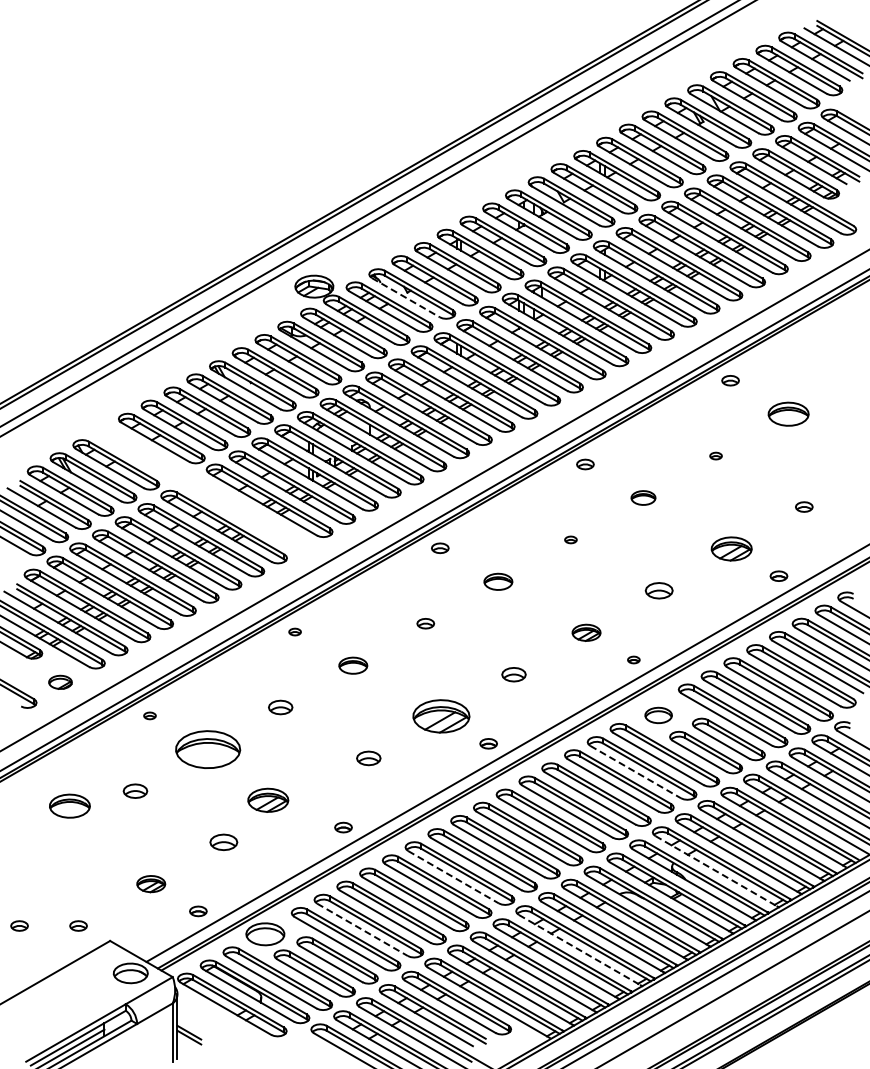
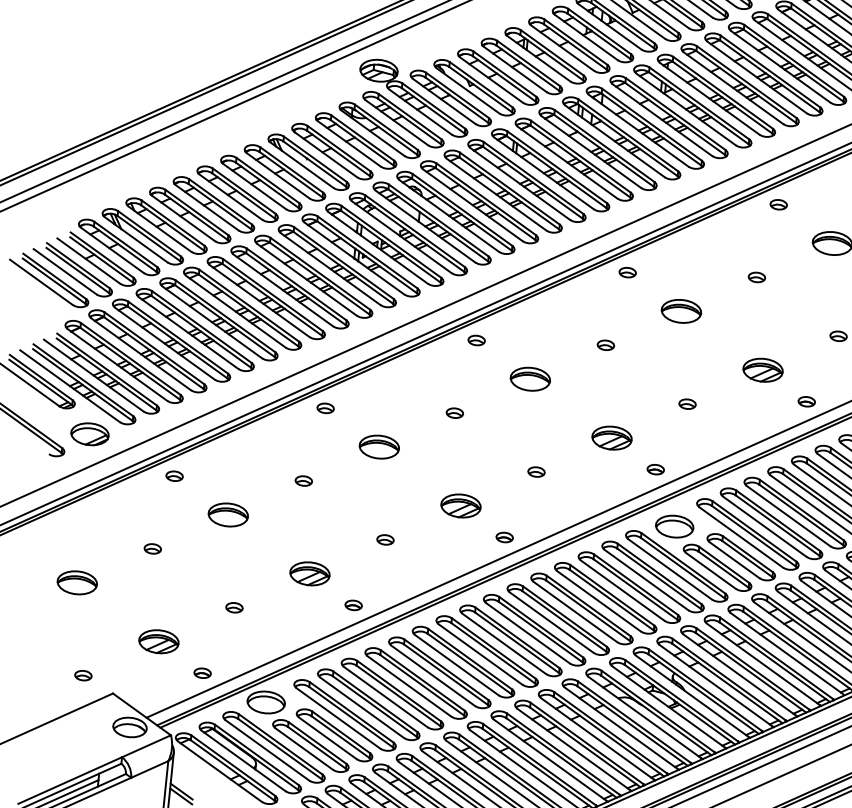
line: (406, 297) -> (468, 90), dashed -> solid
part: (715, 455) -> (756, 276), size x1.43
part: (202, 488) -> (248, 257), added
part: (643, 497) -> (681, 310), size x1.67
part: (570, 539) -> (605, 344), size x1.43
part: (498, 581) -> (530, 378), size x1.43
part: (658, 590) -> (686, 403), size x0.62
part: (294, 631) -> (325, 407), size x1.43
part: (586, 632) -> (611, 437), size x1.43
part: (633, 659) -> (655, 469), size x1.43
part: (353, 665) -> (379, 447), size x1.43
part: (513, 674) -> (536, 471), size x0.71
part: (60, 682) -> (89, 434), size x1.67
part: (280, 707) -> (303, 481), size x0.71
part: (149, 715) -> (174, 475), size x1.43
part: (658, 715) -> (674, 526), size x1.43
part: (441, 716) -> (461, 505), size x0.71
part: (207, 748) -> (227, 514), size x0.62
part: (368, 758) -> (385, 539), size x0.71
line: (636, 772) -> (647, 580), dashed -> solid
part: (135, 791) -> (152, 549), size x0.71
part: (268, 799) -> (310, 573), moved
part: (69, 805) -> (76, 582), moved
part: (223, 841) -> (234, 607), size x0.62
line: (716, 871) -> (715, 685), dashed -> solid
line: (453, 877) -> (456, 665), dashed -> solid
part: (151, 883) -> (159, 641), size x1.43
part: (19, 925) -> (25, 669), removed
line: (362, 930) -> (362, 708), dashed -> solid
line: (580, 950) -> (574, 749), dashed -> solid

